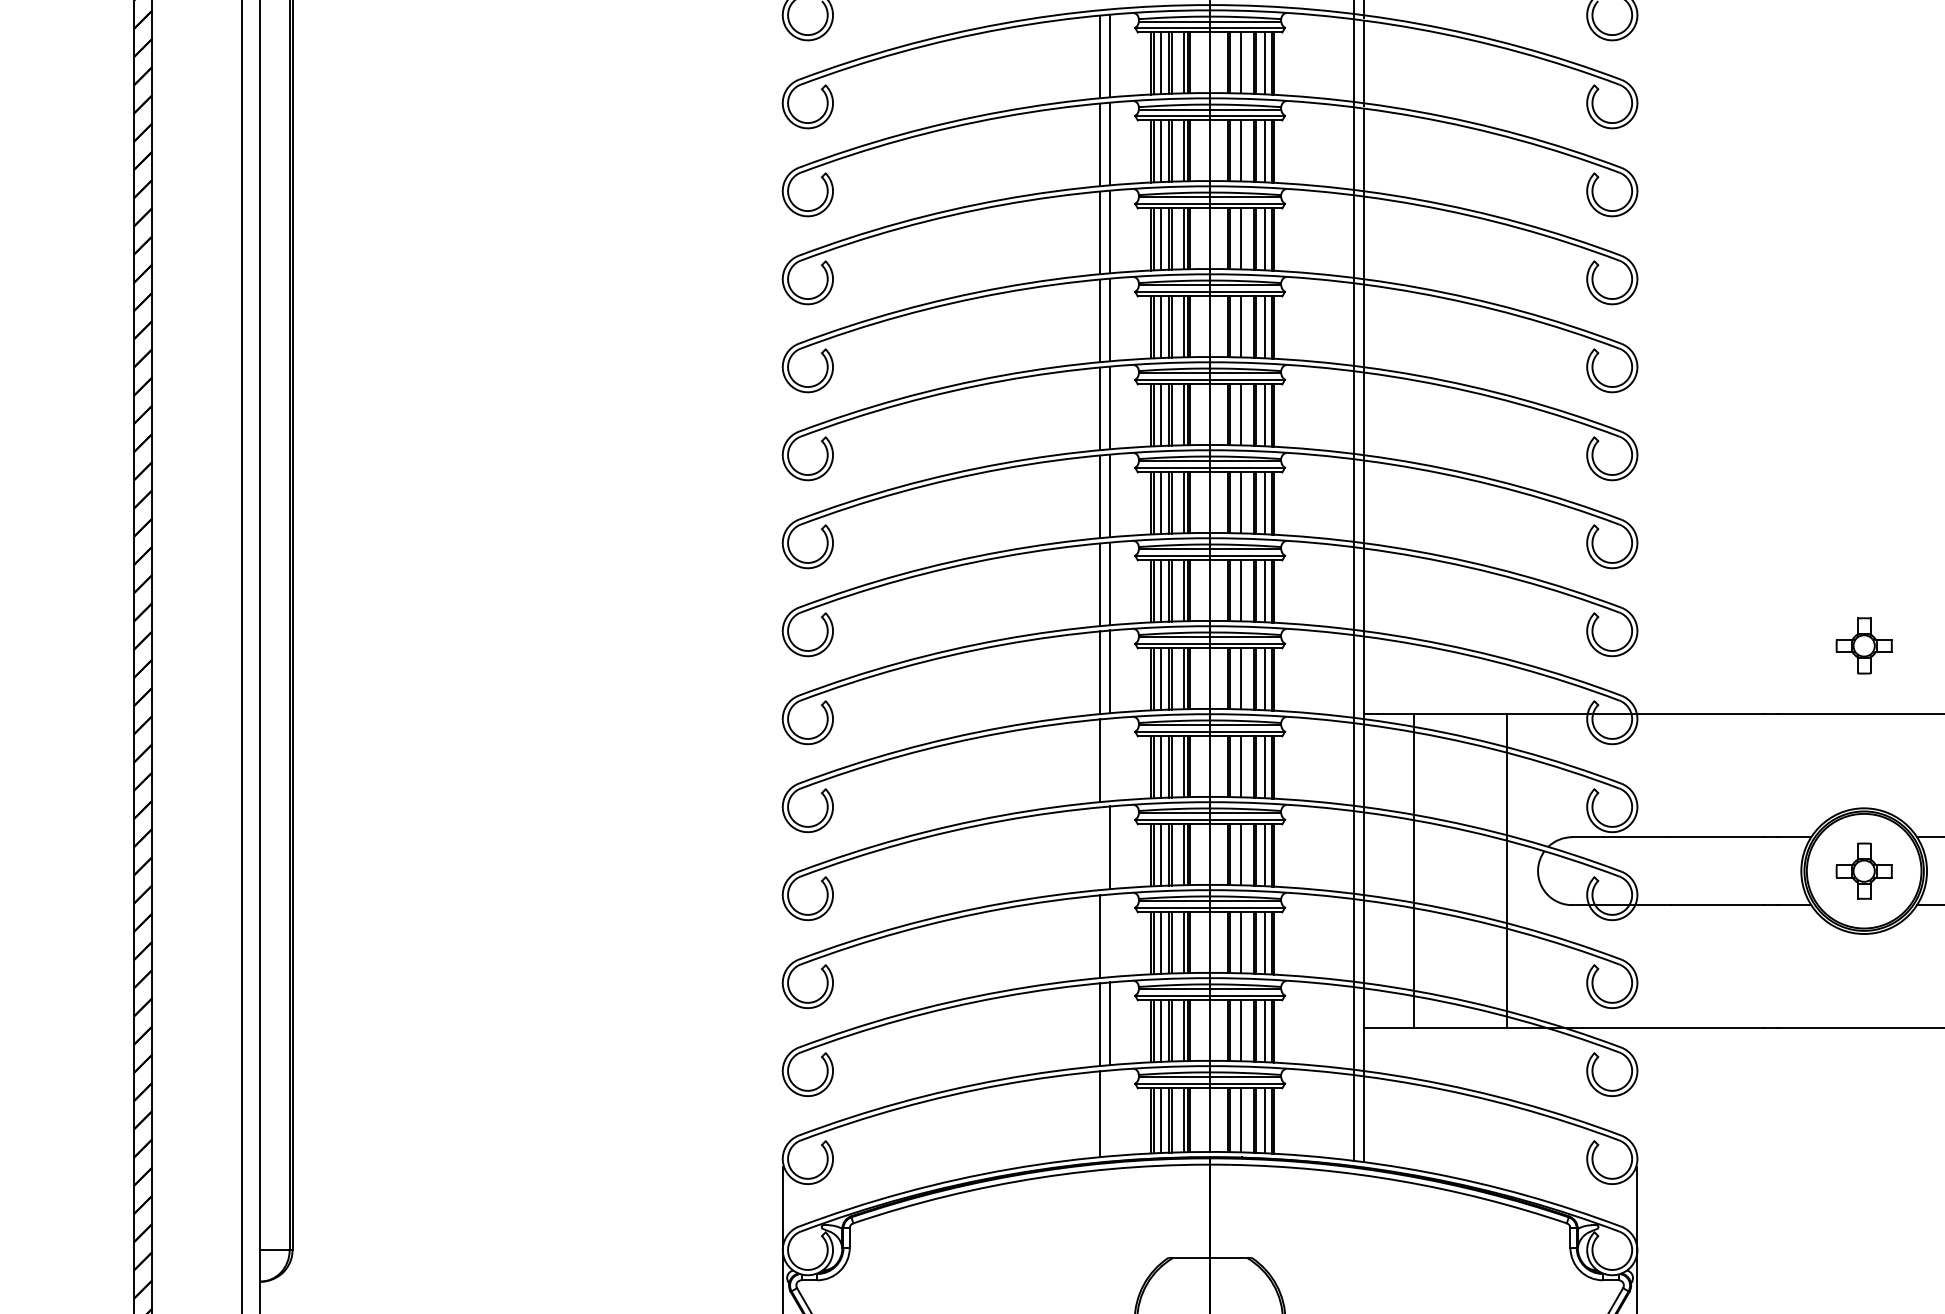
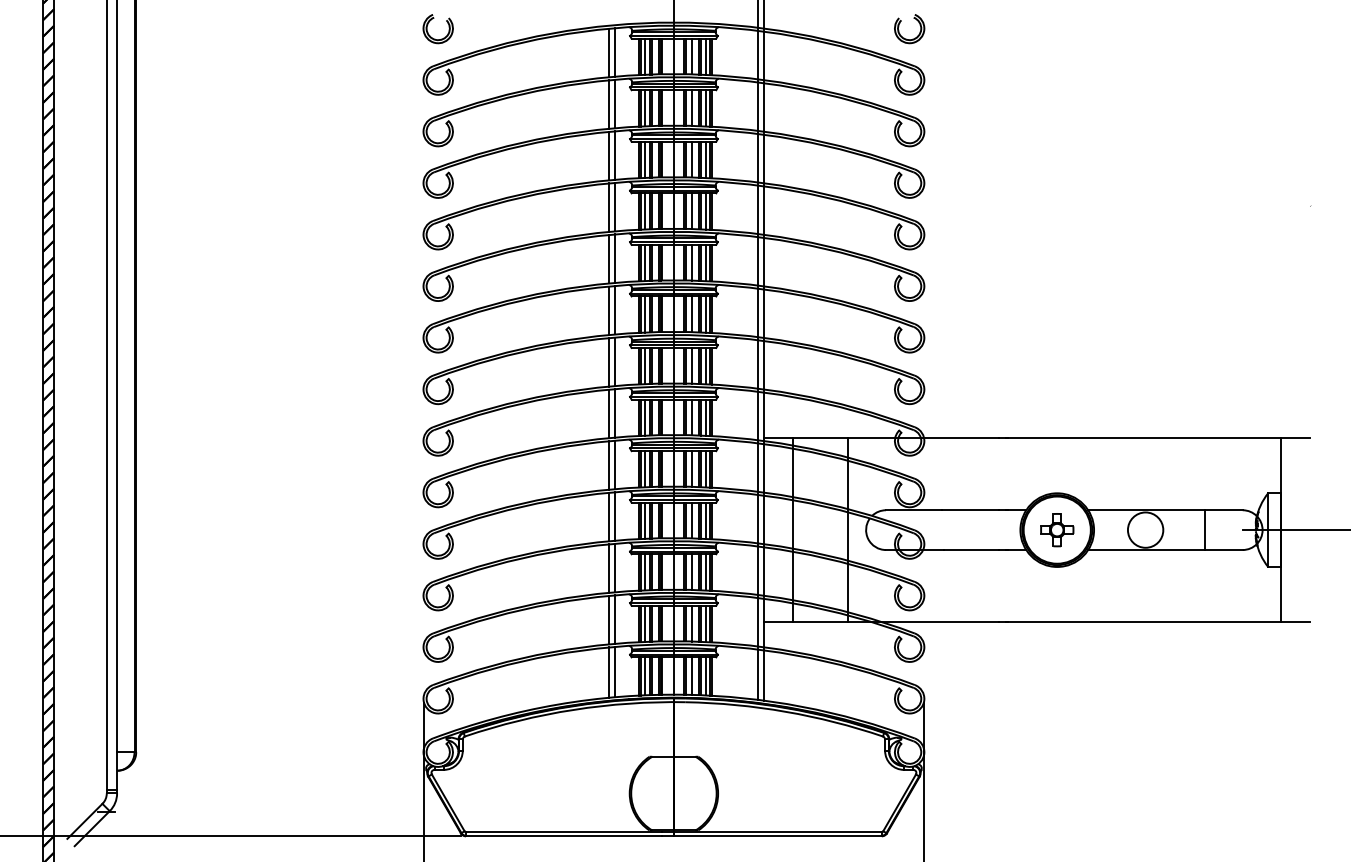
part: (1864, 646) -> (1057, 398), removed
line: (1110, 759) -> (615, 464), added
line: (1100, 847) -> (609, 516), added
line: (1110, 934) -> (615, 567), added
line: (1110, 1112) -> (615, 671), added

